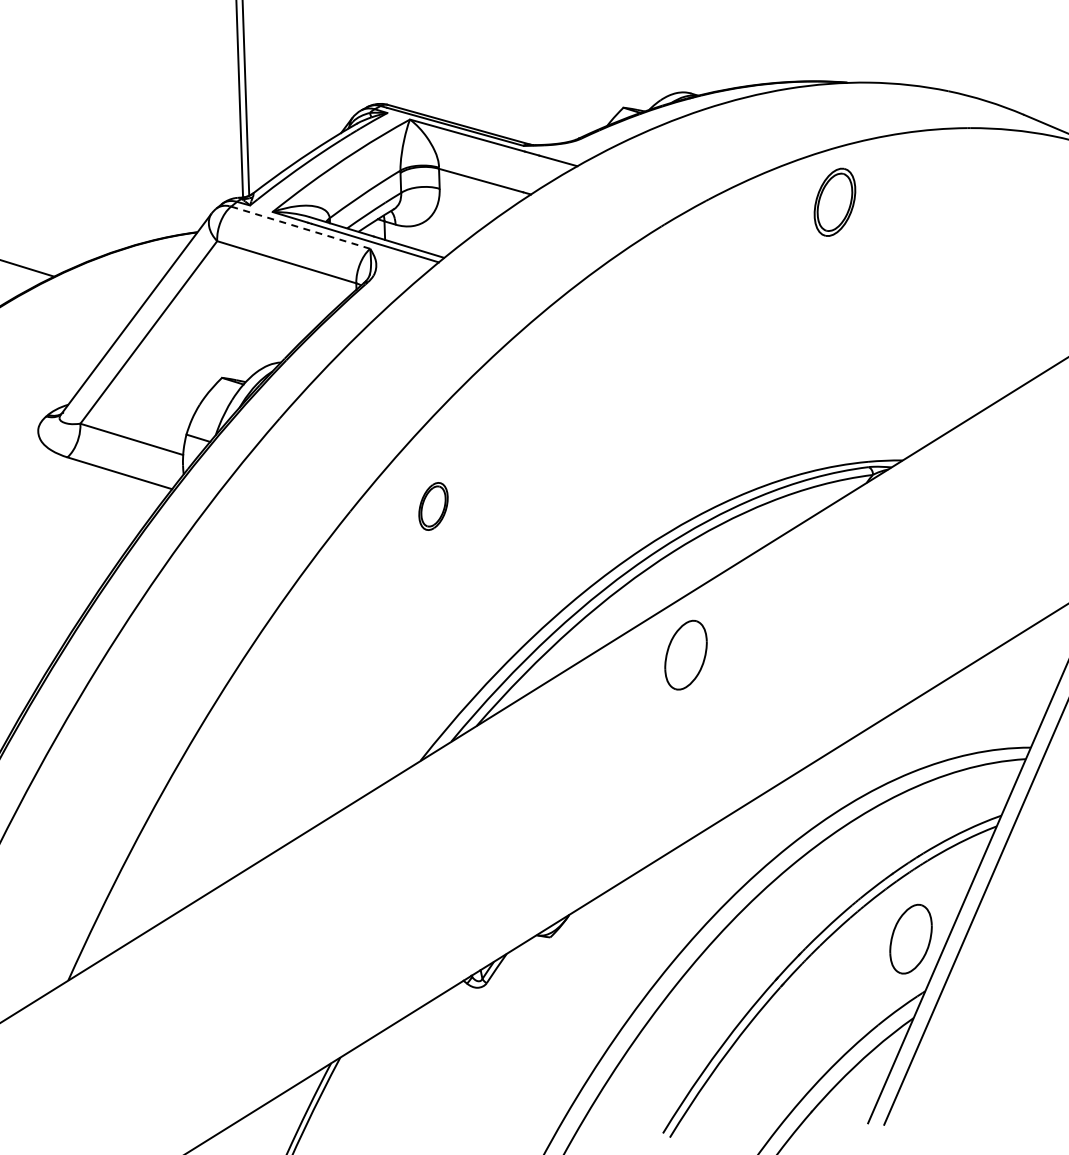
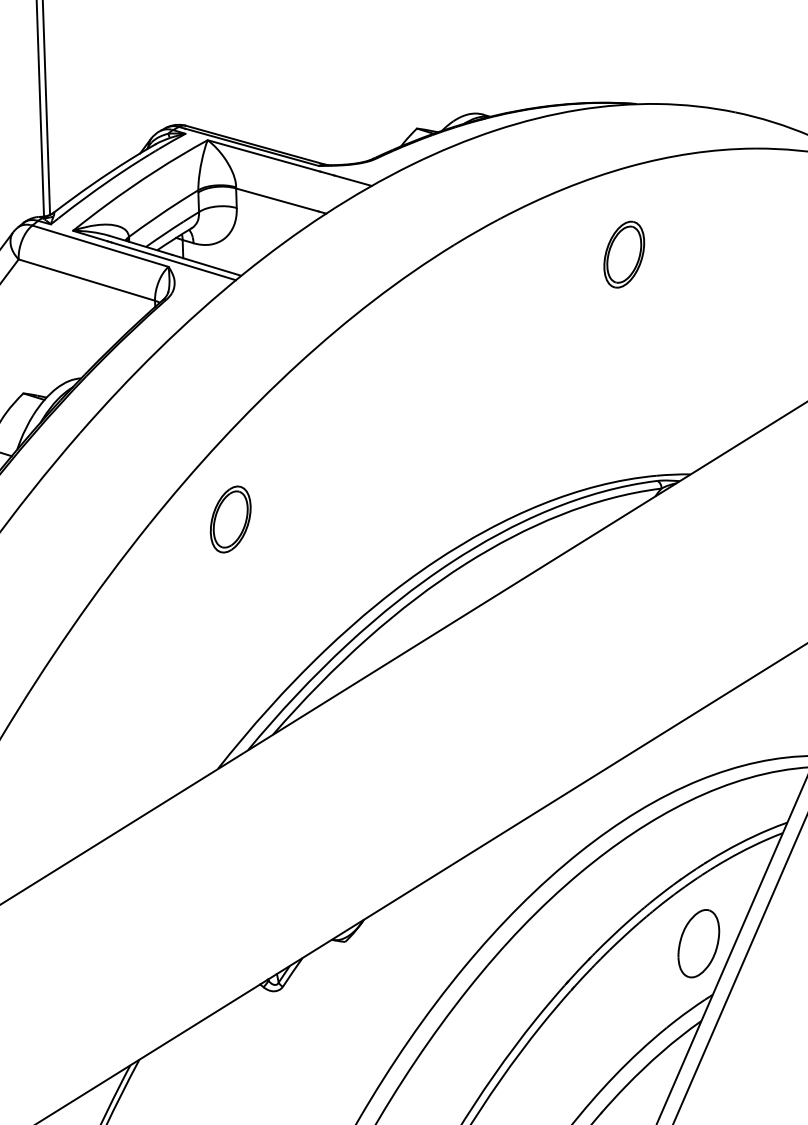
part: (834, 201) -> (623, 253), moved
line: (300, 227) -> (100, 246), dashed -> solid
part: (433, 506) -> (230, 519), size x1.43
part: (685, 654) -> (477, 664), removed

